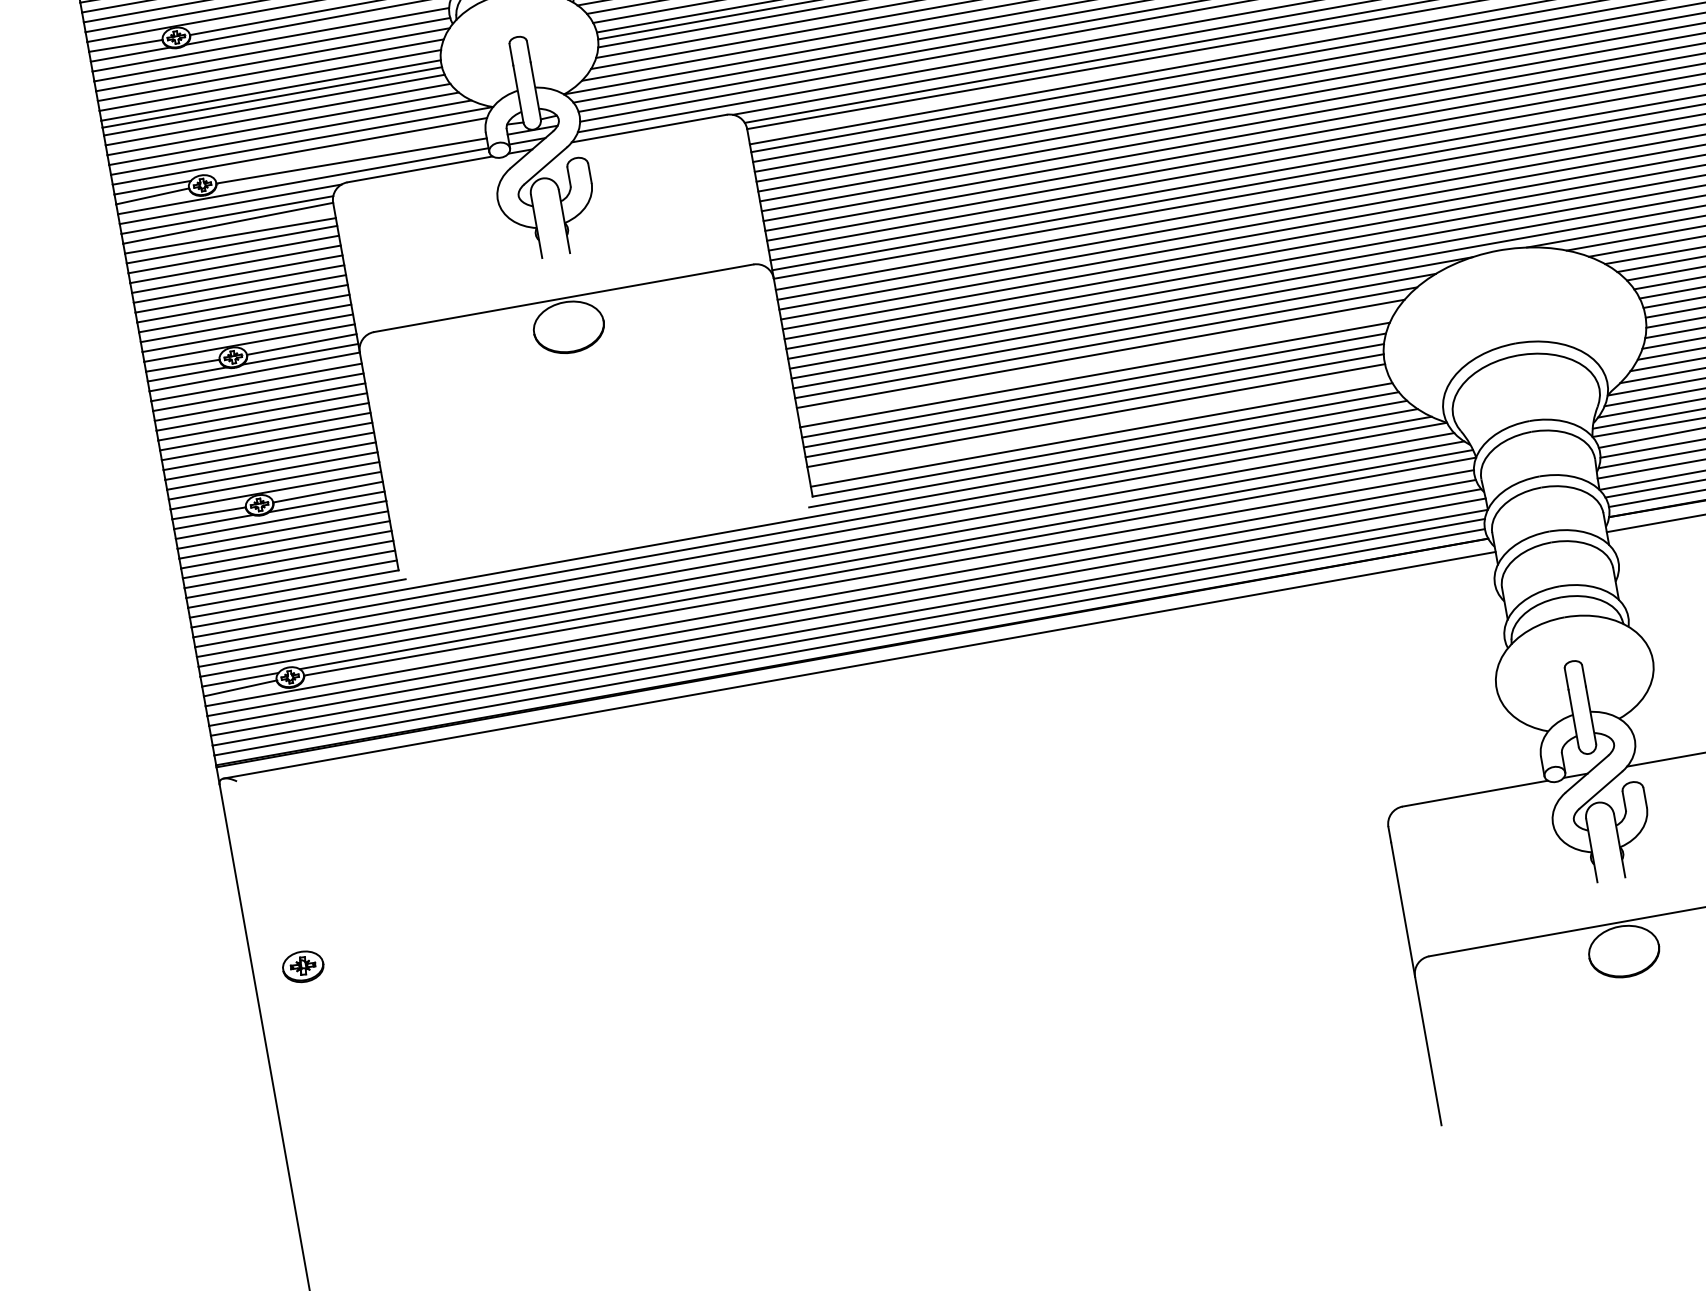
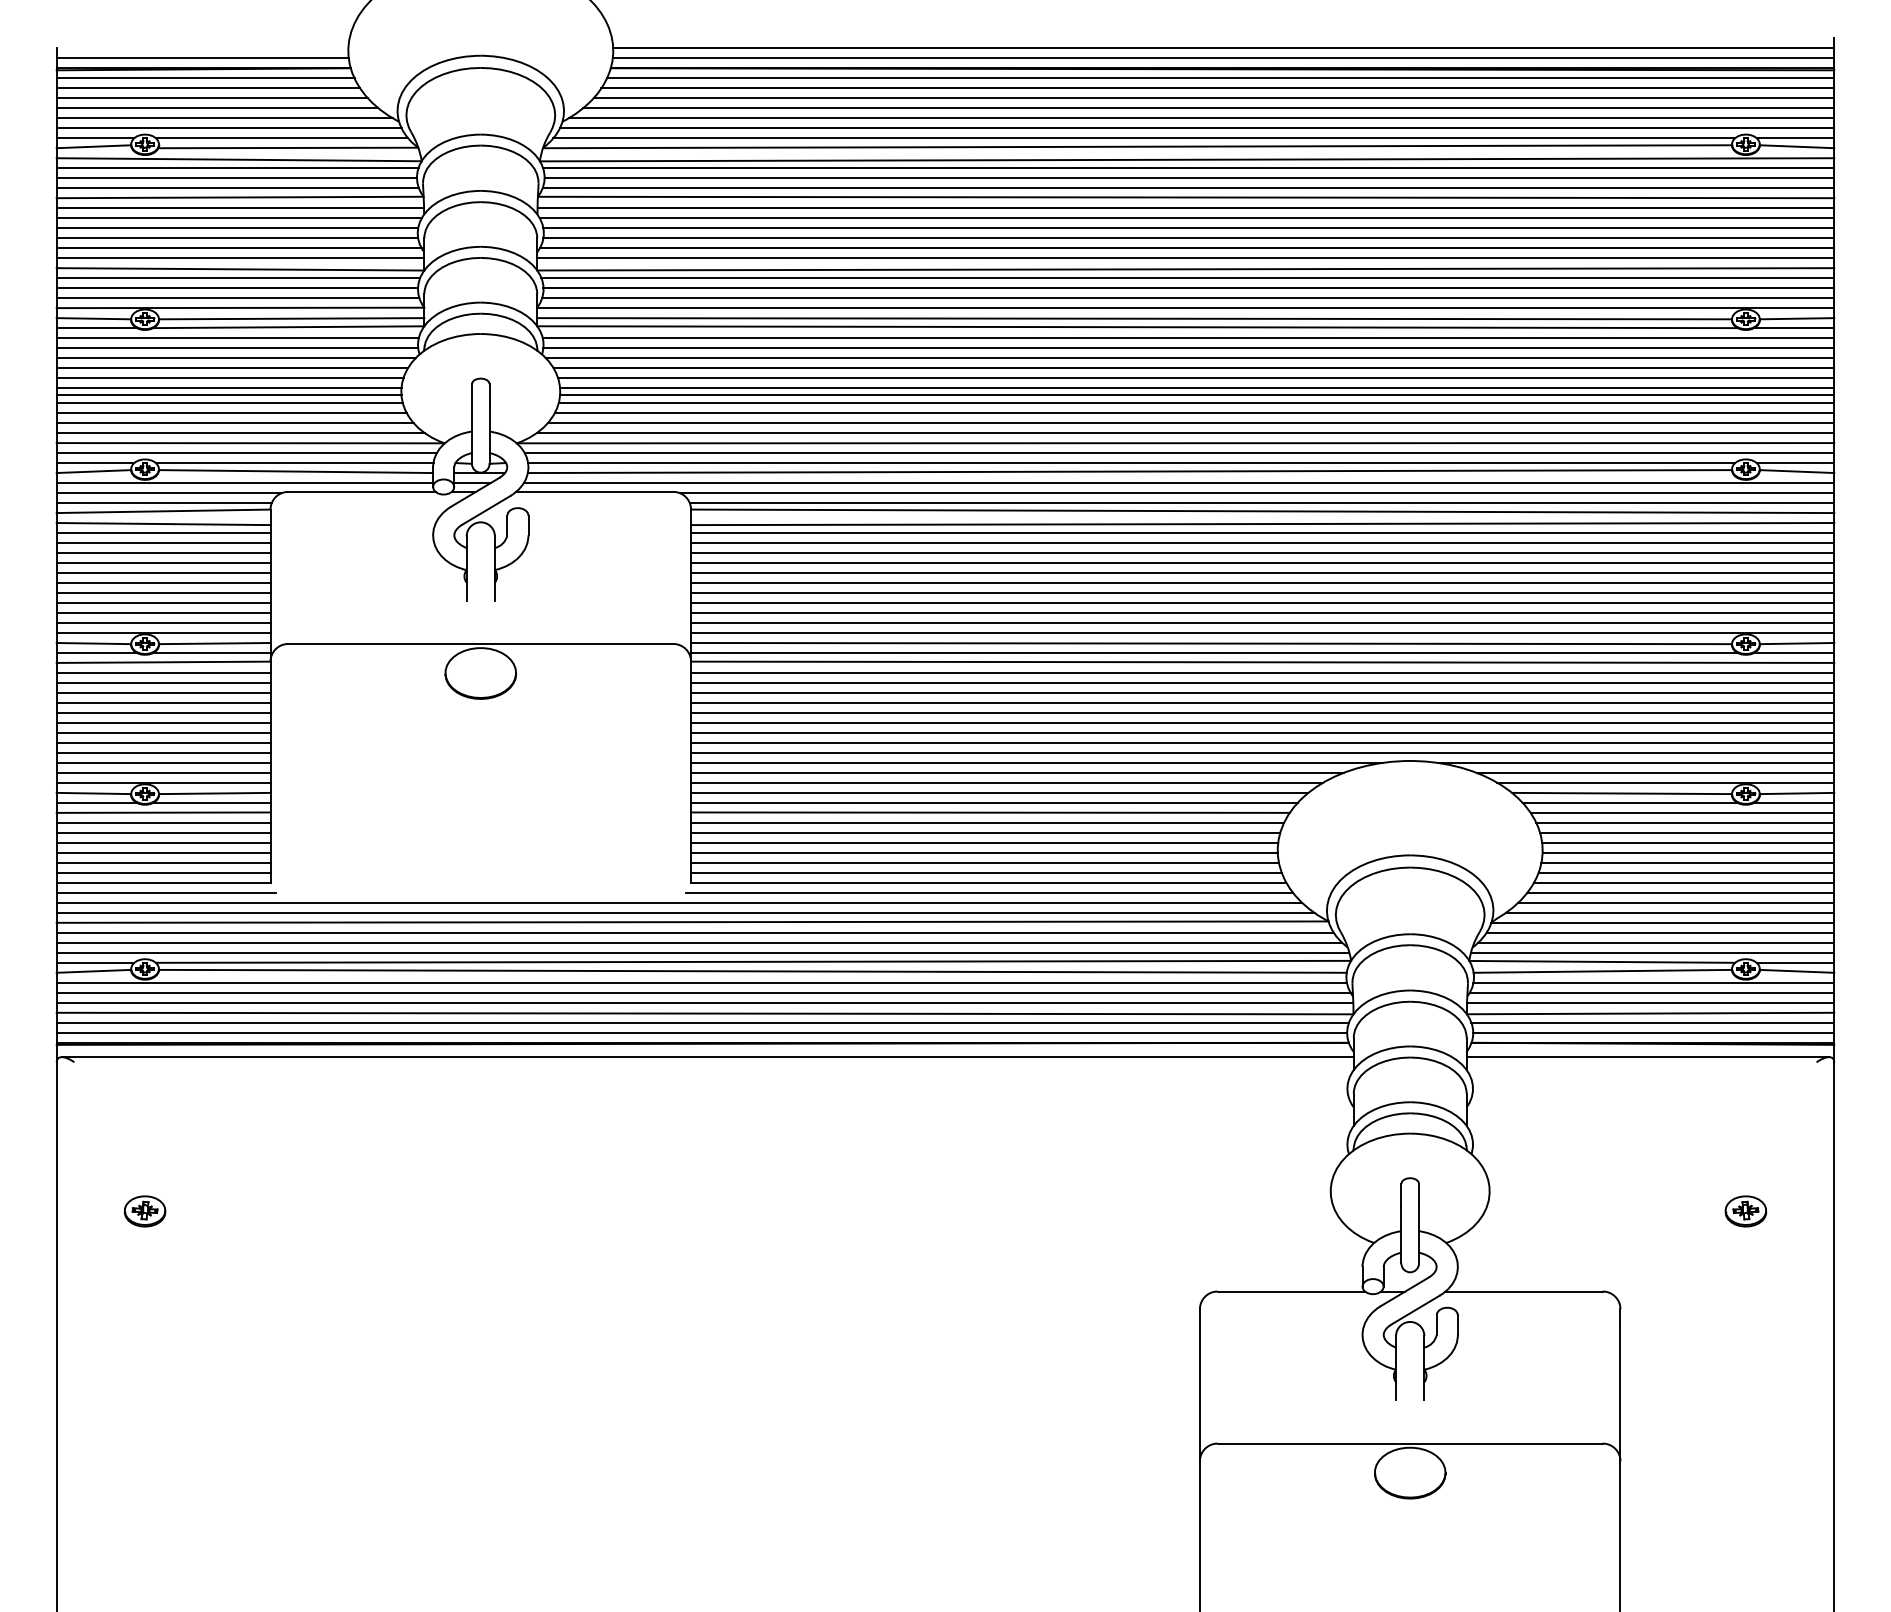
line: (348, 153) -> (294, 463), added
line: (1097, 364) -> (994, 802), added
line: (1097, 425) -> (984, 862), added
part: (302, 966) -> (144, 1211), moved

